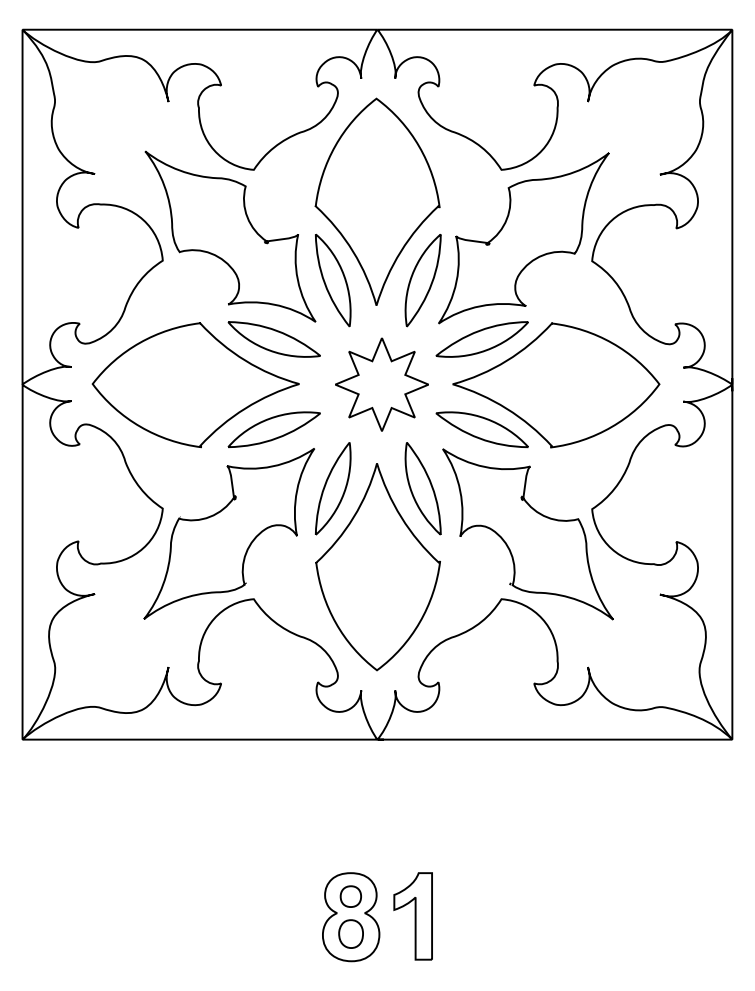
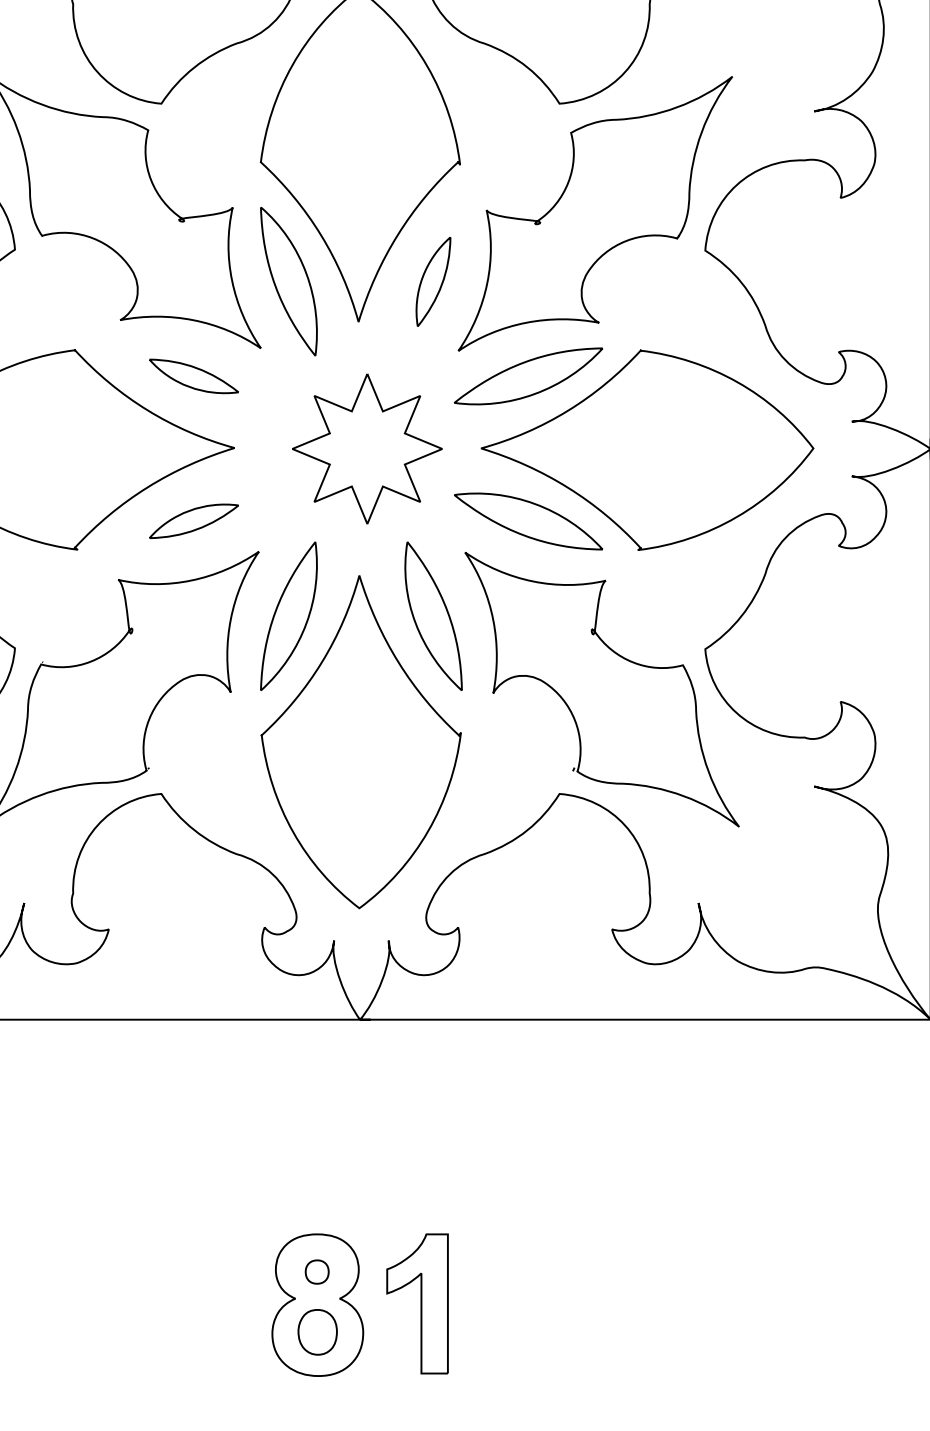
part: (422, 280) -> (432, 281), size x0.6
part: (273, 339) -> (192, 376), size x0.6
part: (273, 429) -> (192, 521), size x0.6
part: (350, 896) -> (316, 1271), size x0.7

